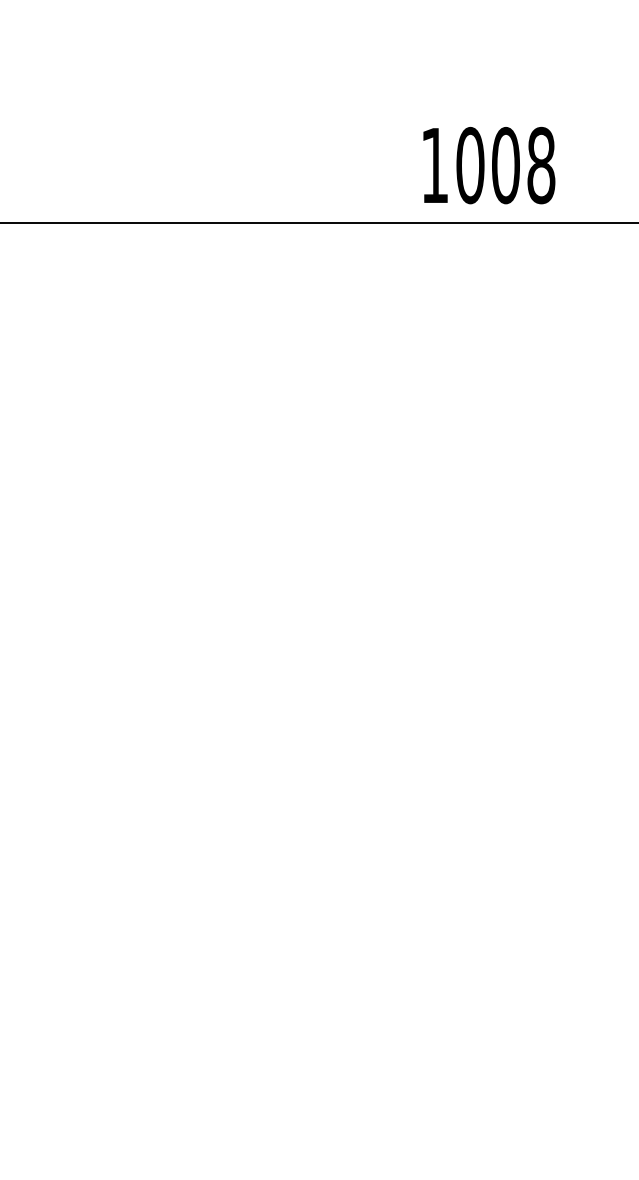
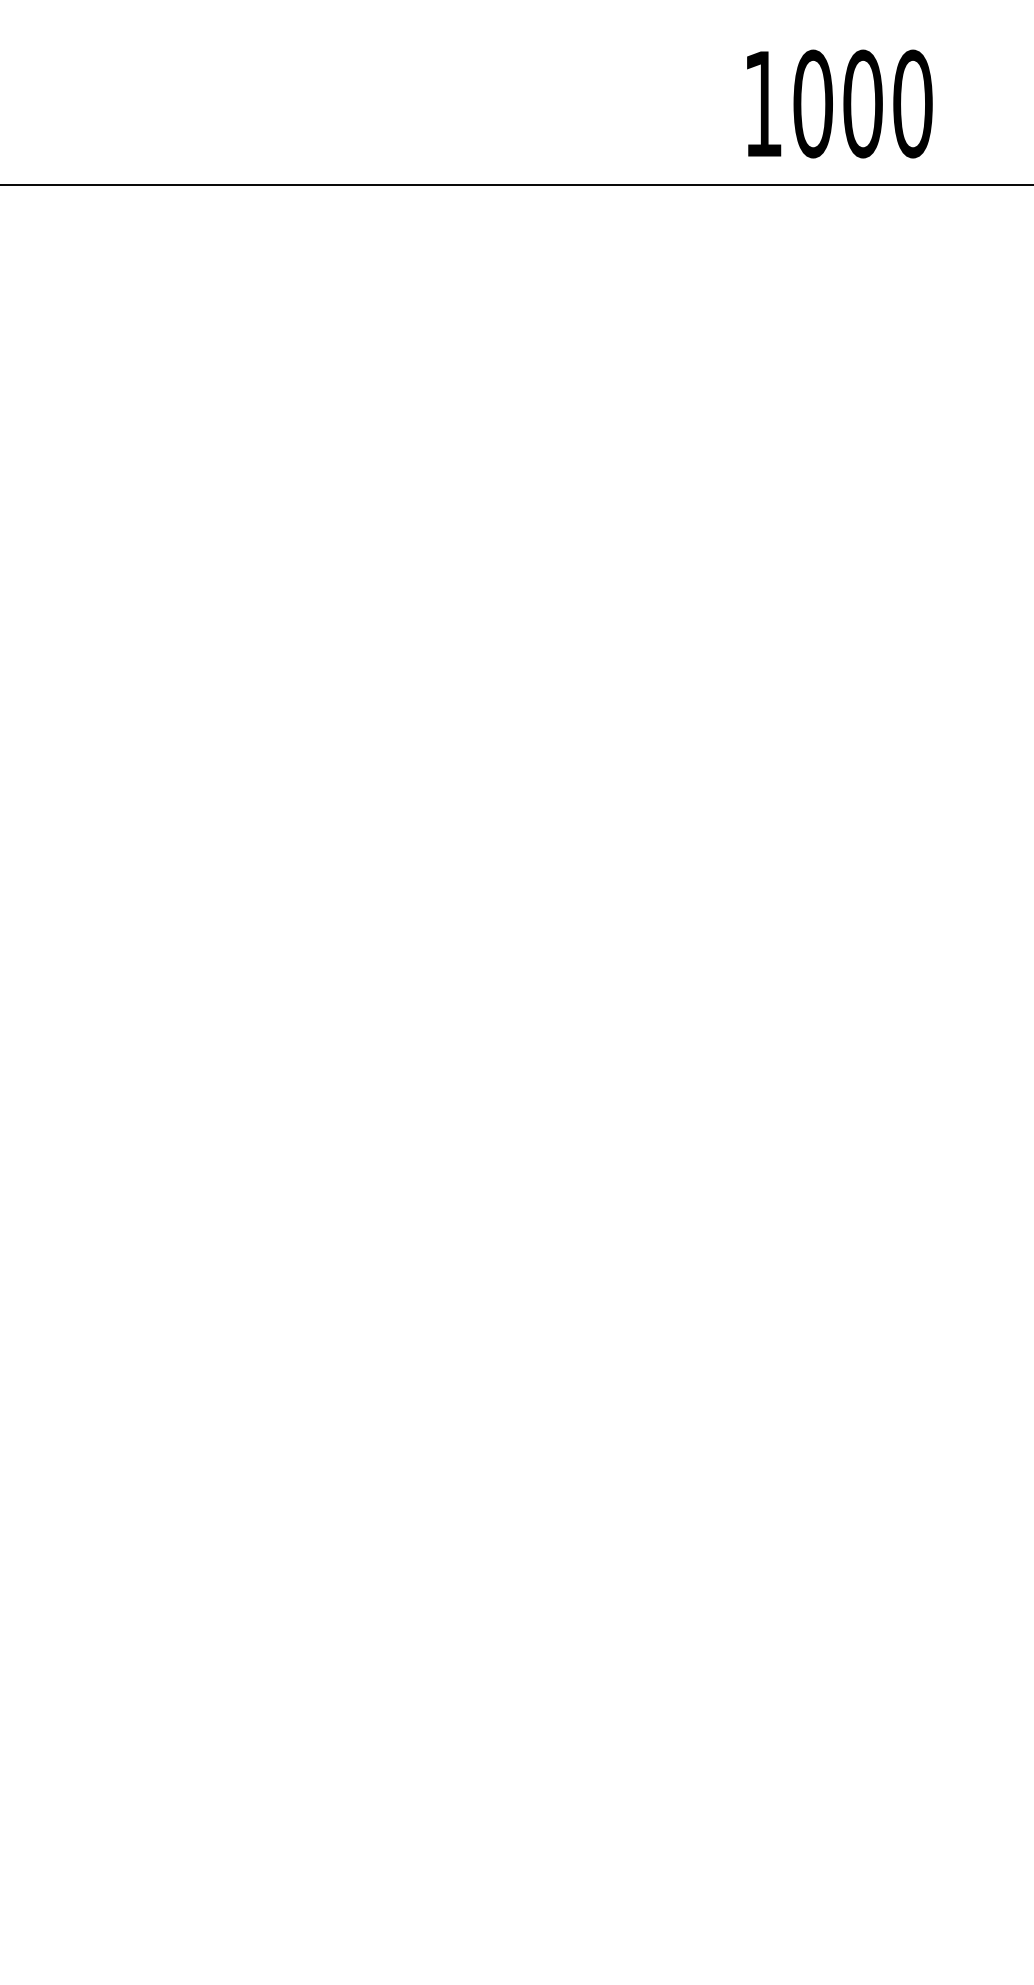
text: (541, 165) -> (912, 104), 1008 -> 1000

